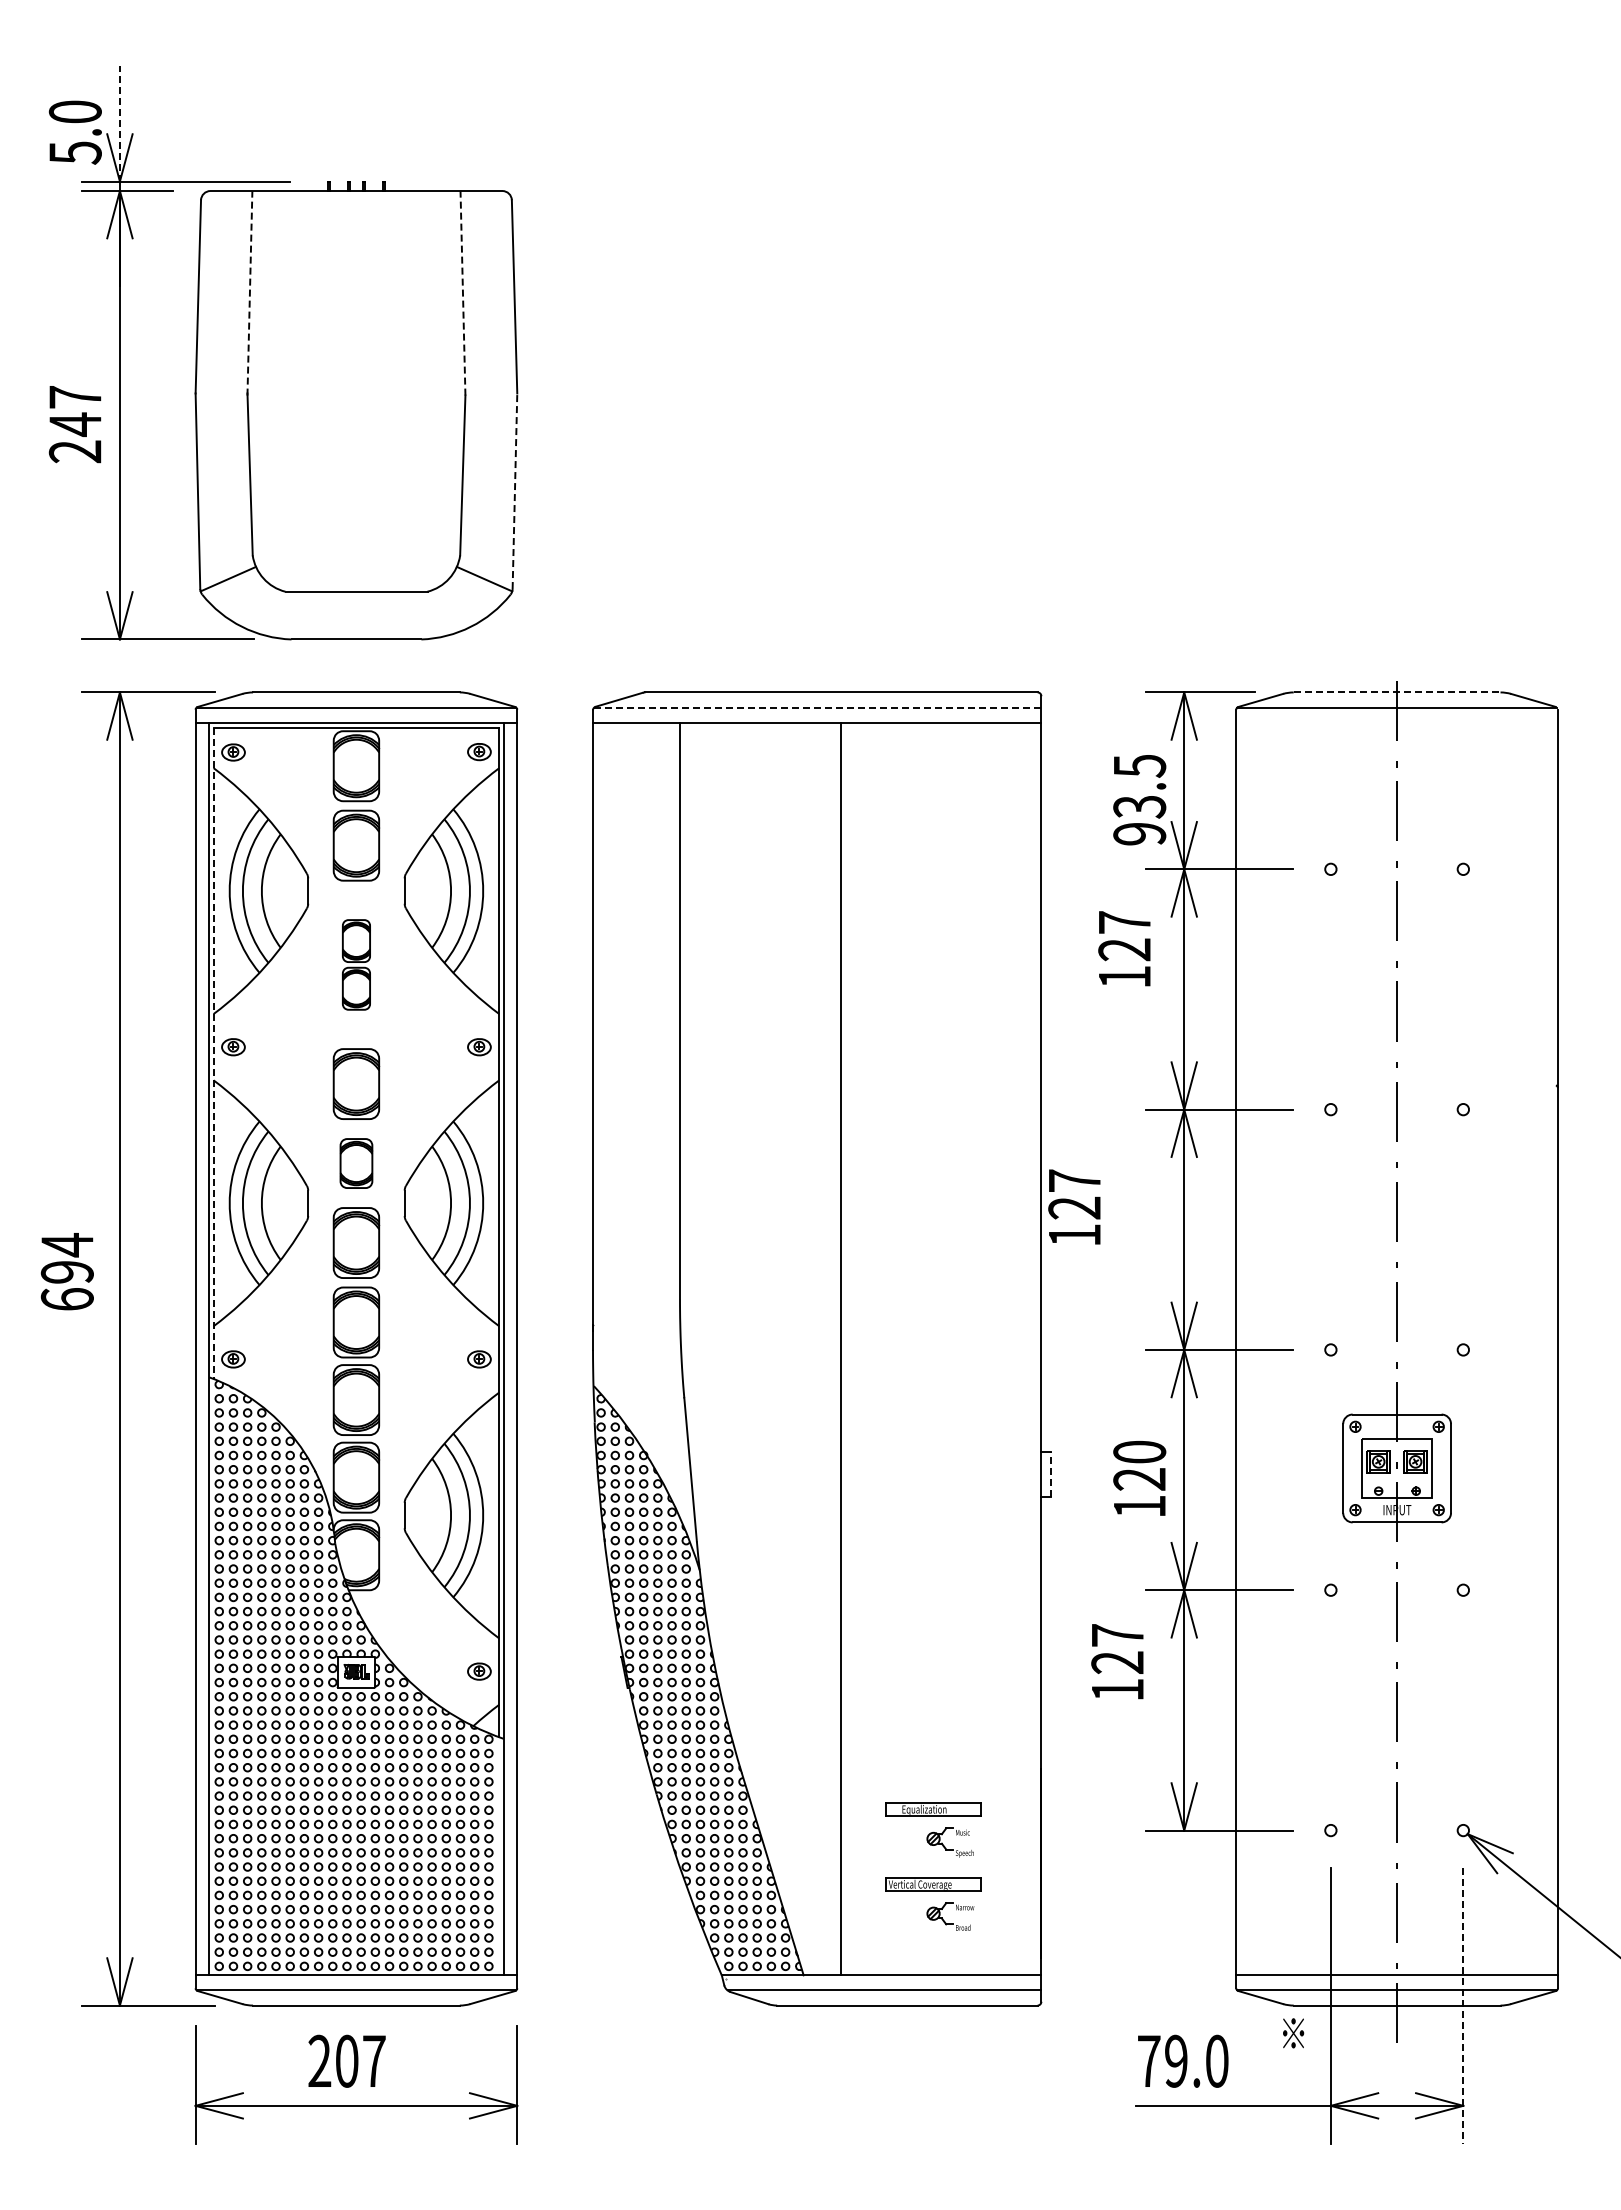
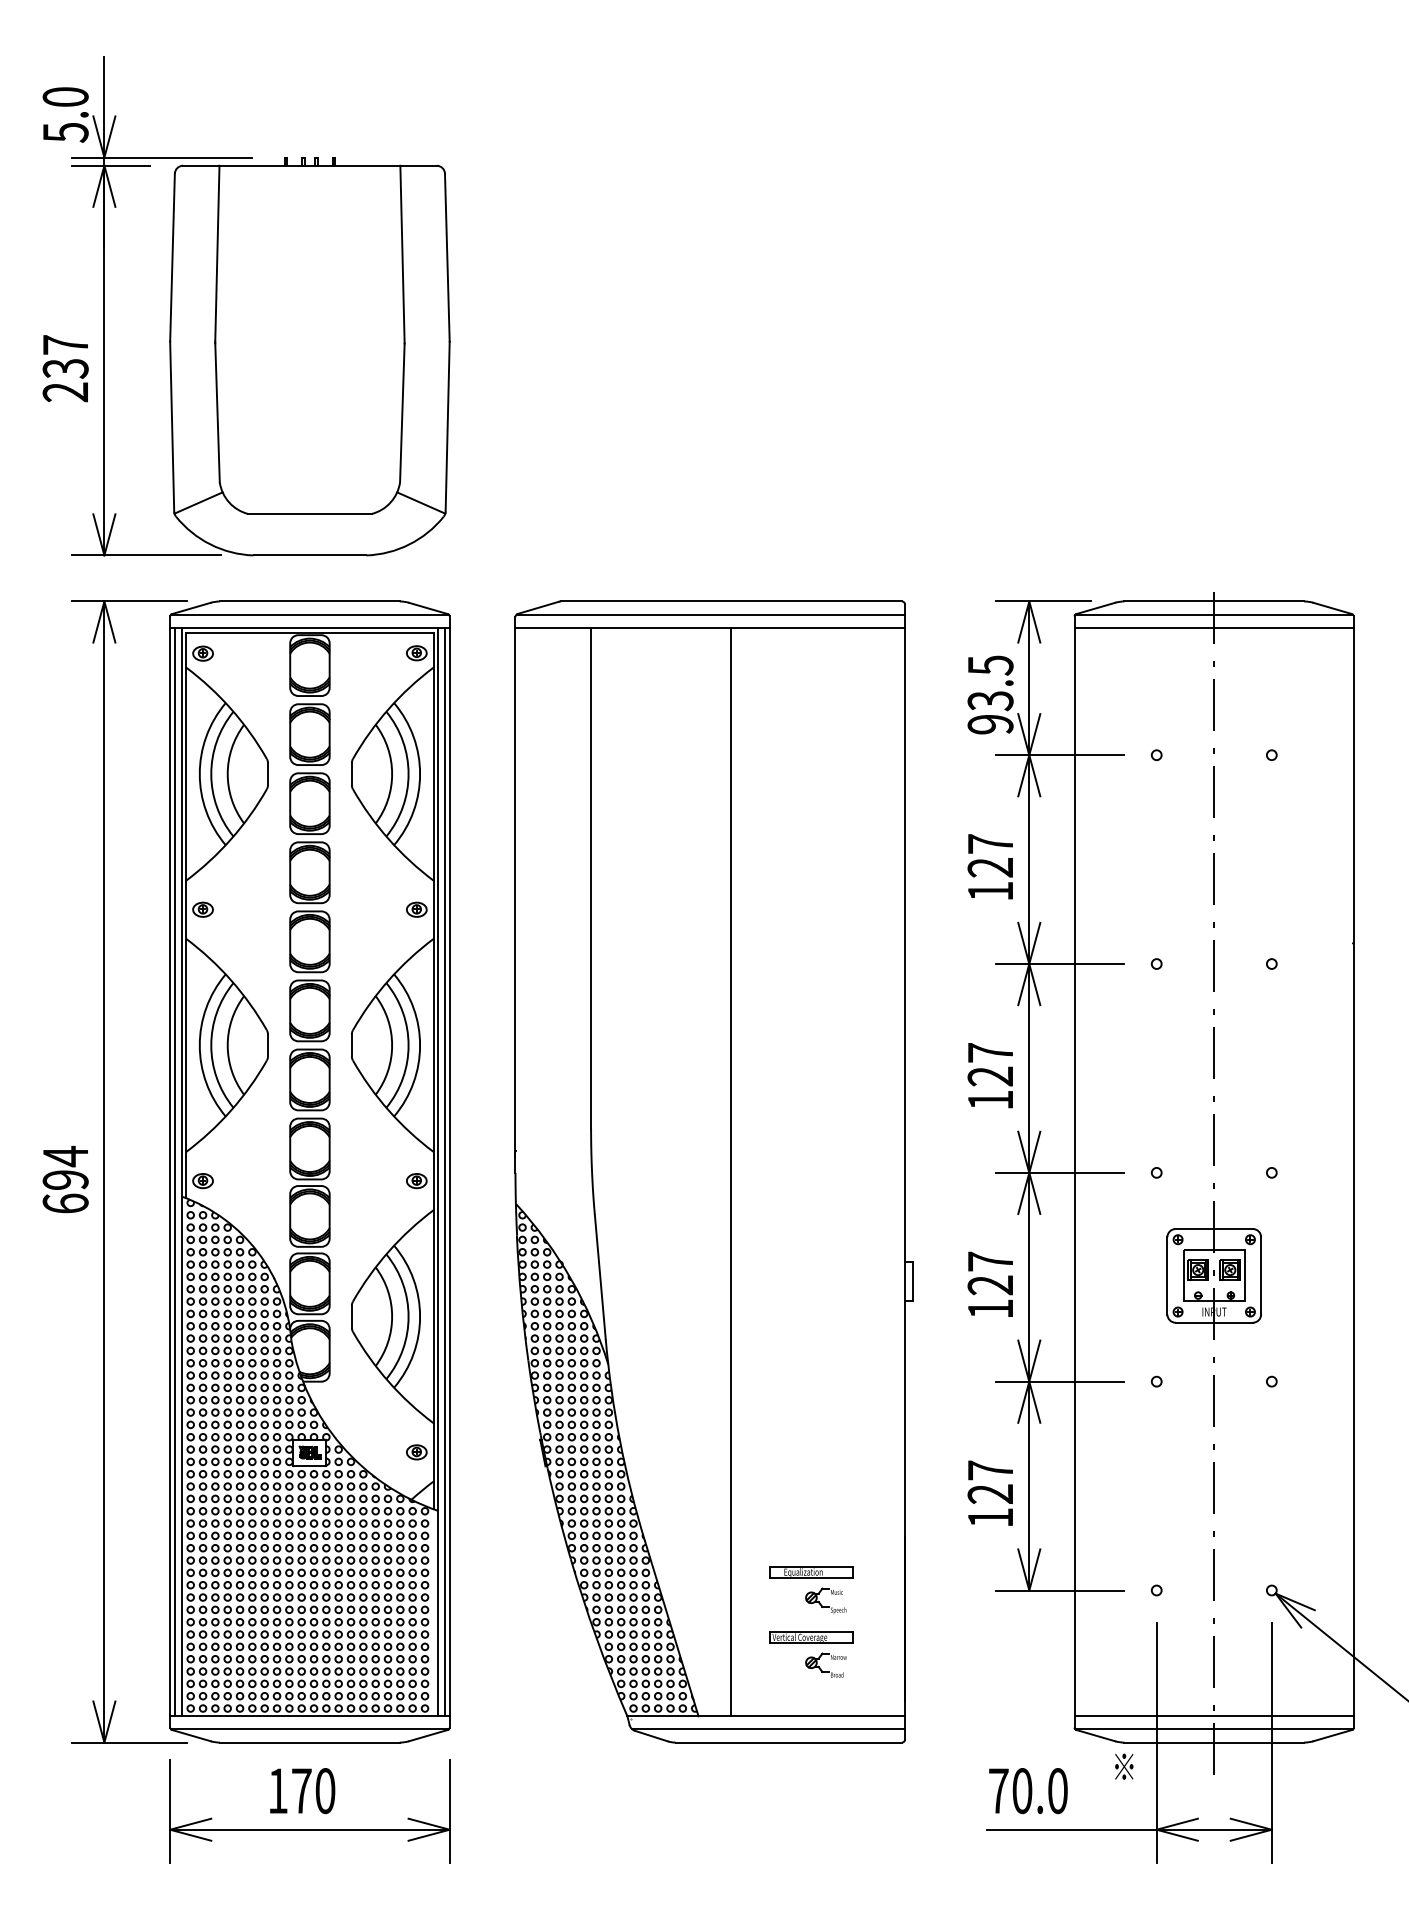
line: (119, 123) -> (104, 107), dashed -> solid
line: (249, 292) -> (216, 253), dashed -> solid
line: (462, 292) -> (402, 253), dashed -> solid
text: (74, 424) -> (64, 368), 247 -> 237
line: (514, 491) -> (447, 426), dashed -> solid
line: (1397, 692) -> (1214, 601), dashed -> solid
line: (817, 707) -> (710, 614), dashed -> solid
line: (1396, 722) -> (1213, 627), added
text: (1124, 948) -> (990, 866), moved
part: (356, 964) -> (309, 837), size x1.67
line: (213, 1054) -> (185, 916), dashed -> solid
part: (356, 1163) -> (309, 1010), size x1.43
text: (1074, 1206) -> (990, 1075), moved
text: (66, 1271) -> (64, 1179), moved
line: (201, 1348) -> (175, 1171), added
line: (511, 1348) -> (444, 1171), added
text: (1139, 1451) -> (990, 1261), 120 -> 127
line: (1050, 1474) -> (913, 1281), dashed -> solid
text: (1117, 1661) -> (990, 1493), moved
line: (1463, 2006) -> (1271, 1743), dashed -> solid
text: (346, 2060) -> (301, 1790), 207 -> 170
text: (1176, 2060) -> (1022, 1790), 79.0 -> 70.0

